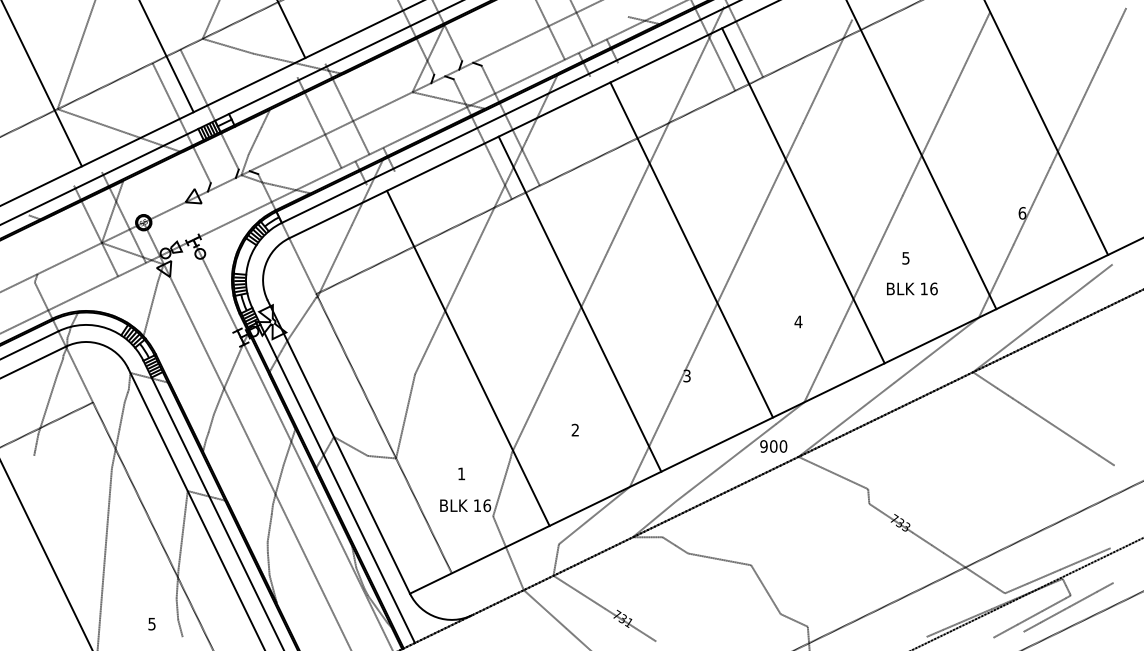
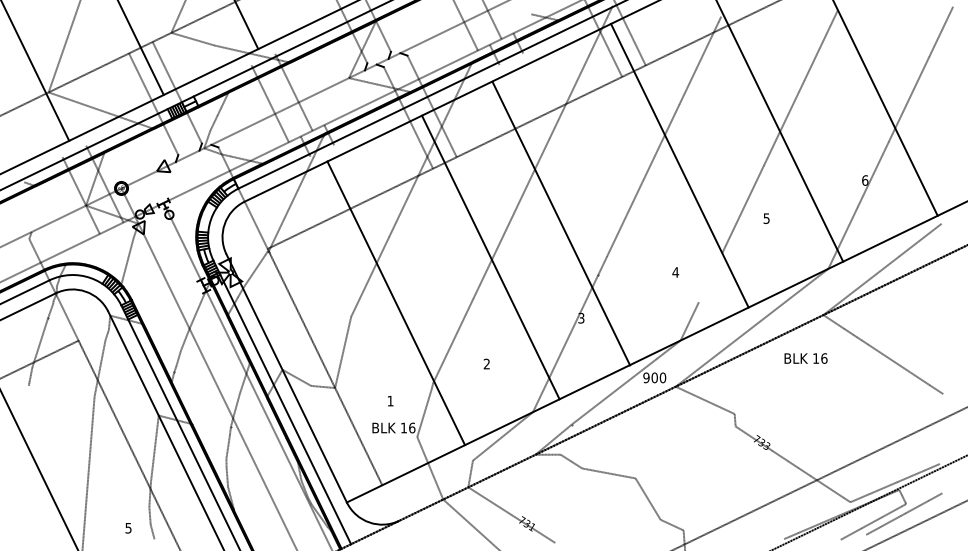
line: (691, 249) -> (561, 223), moved
text: (911, 288) -> (805, 358), moved
line: (839, 327) -> (710, 277), removed

